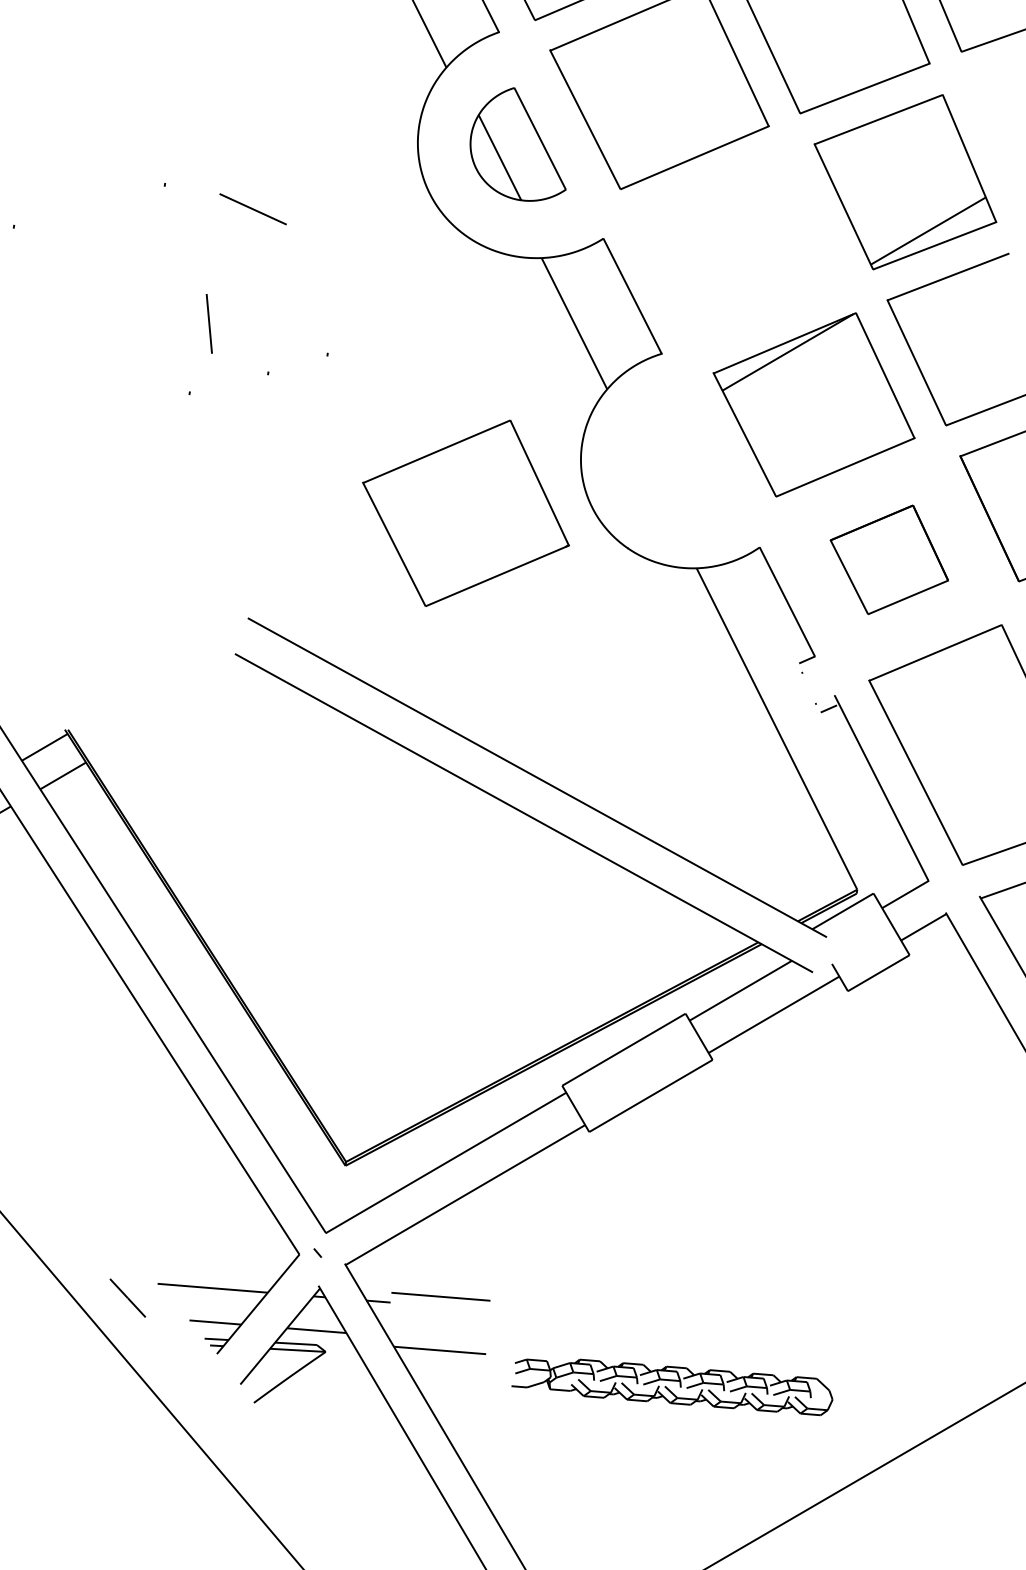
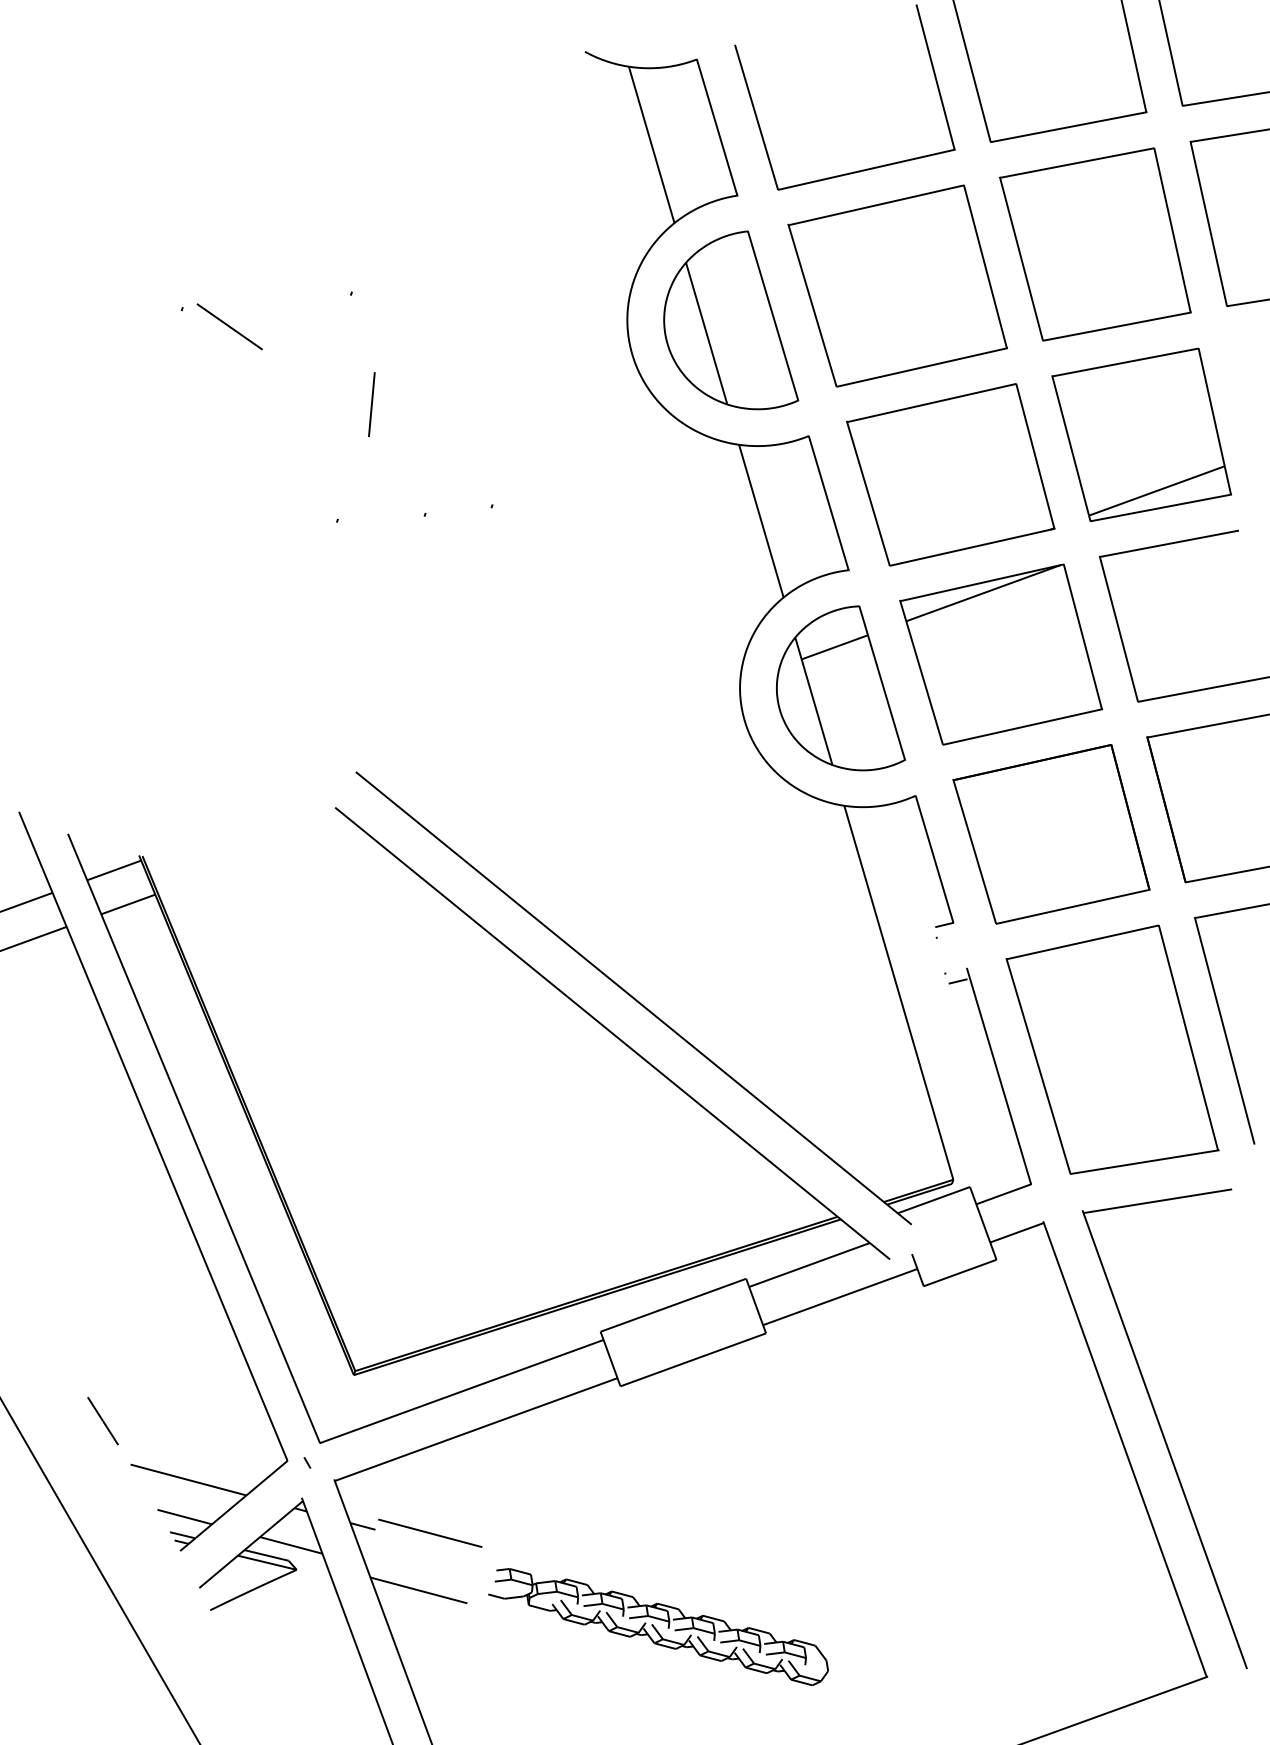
part: (514, 146) -> (731, 320), size x1.43
line: (252, 209) -> (229, 326), moved
line: (209, 323) -> (371, 404), moved
part: (673, 462) -> (840, 688), added
part: (465, 513) -> (950, 474), moved
part: (889, 560) -> (1051, 834), size x1.67
line: (127, 1297) -> (102, 1420), moved
part: (671, 1387) -> (658, 1626), moved

